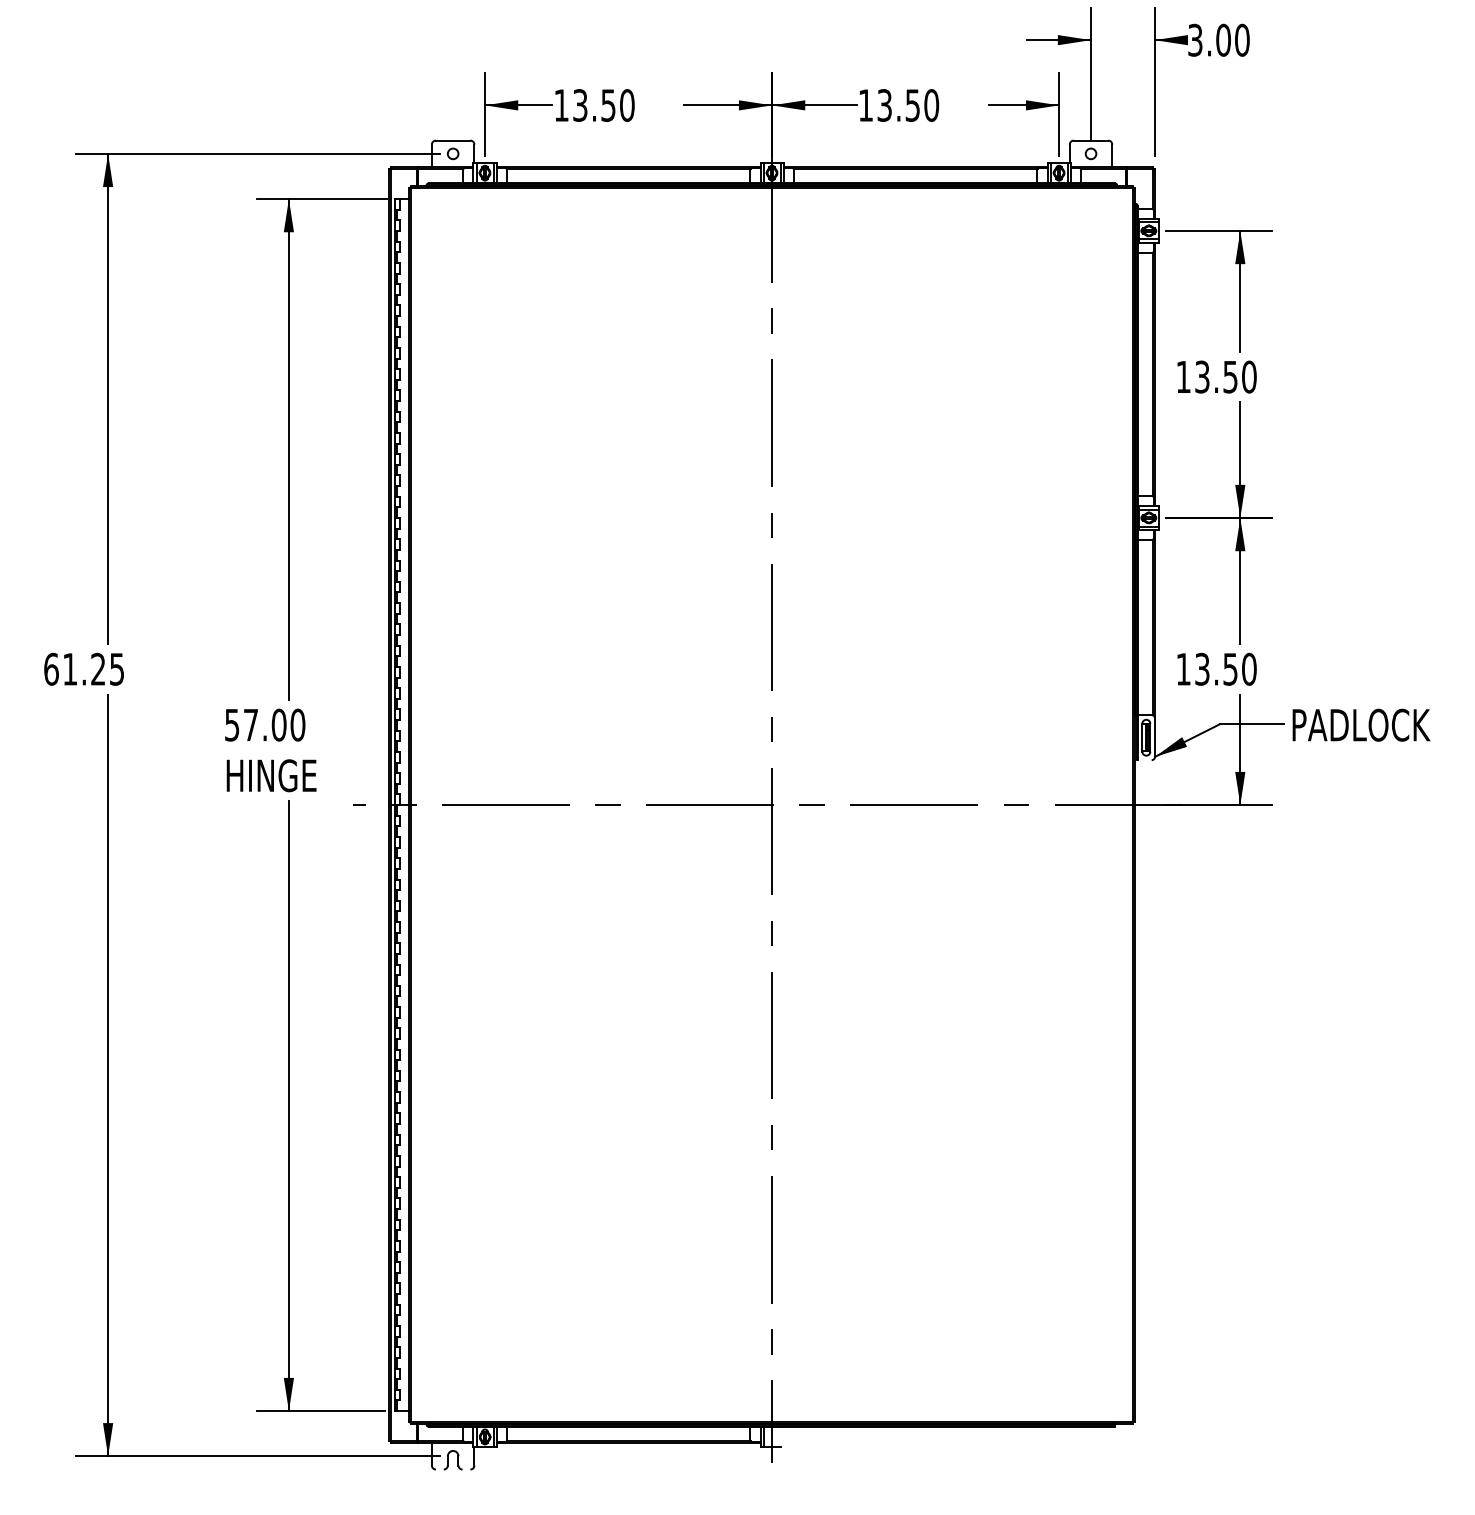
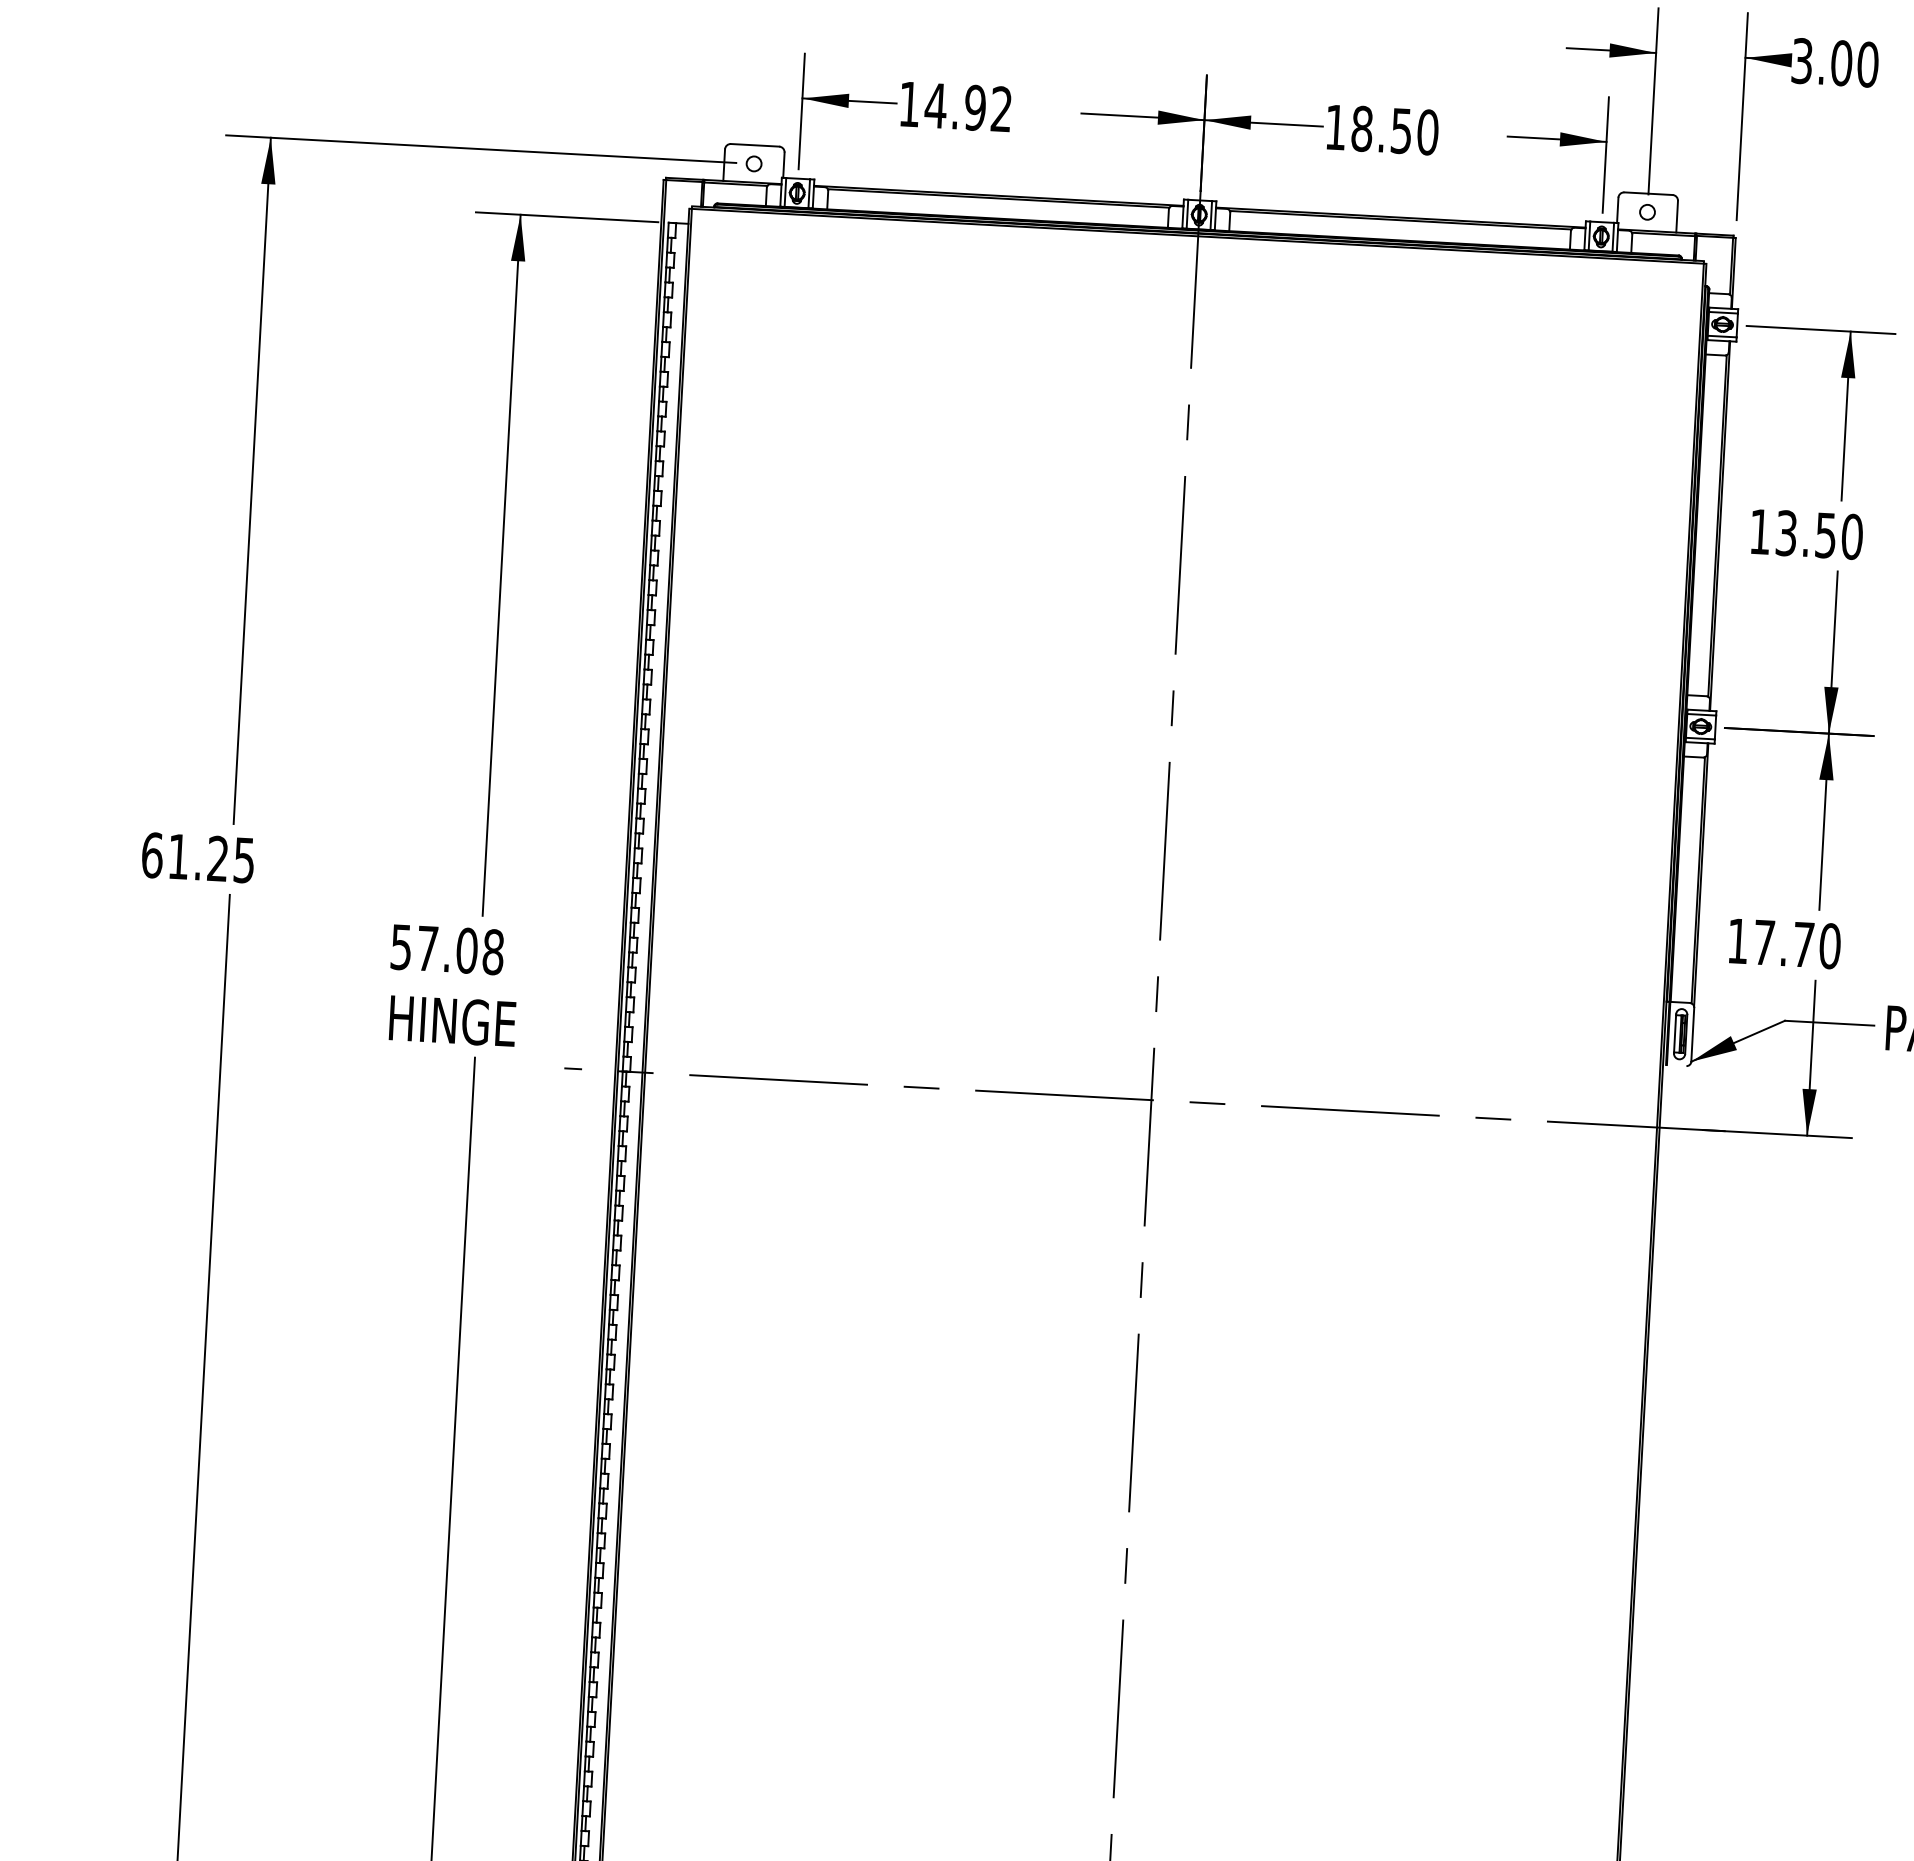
text: (603, 105) -> (968, 107), 13.50 -> 14.92
text: (884, 105) -> (1361, 128), 13.50 -> 18.50
text: (1216, 668) -> (1784, 942), 13.50 -> 17.70
text: (297, 725) -> (492, 952), 57.00 -> 57.08

